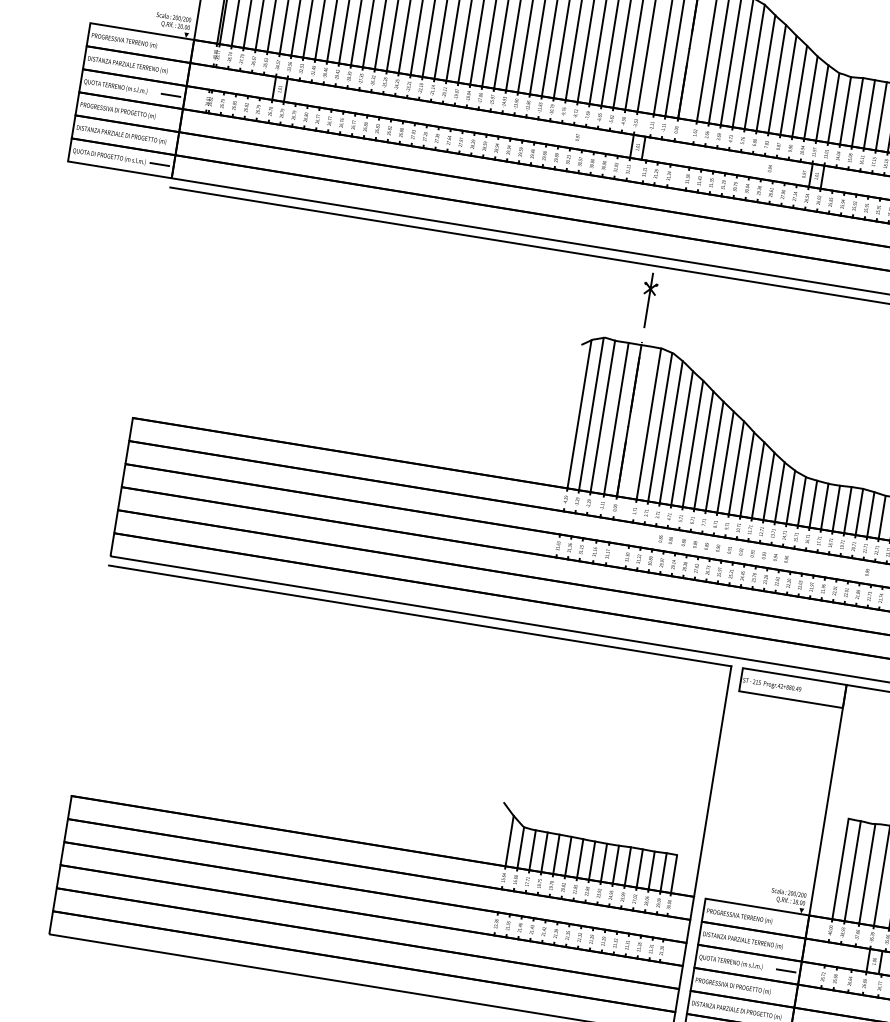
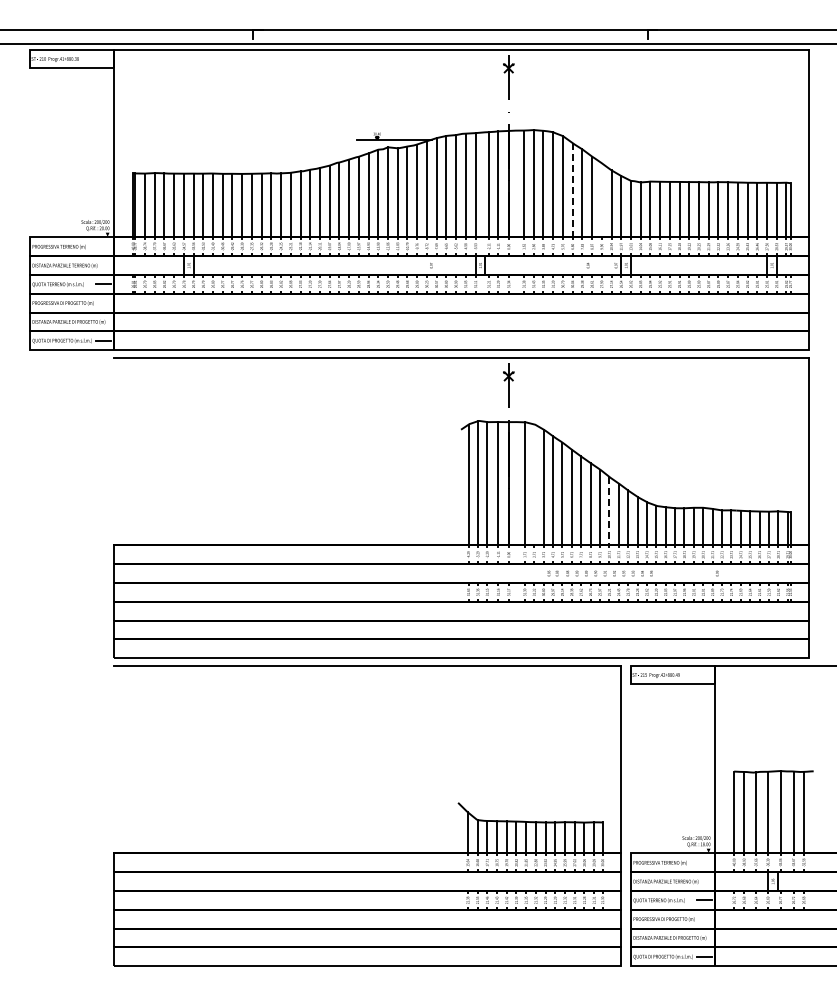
line: (765, 73) -> (572, 190), solid -> dashed
line: (799, 91) -> (601, 200), removed
line: (660, 426) -> (534, 484), removed
line: (747, 474) -> (609, 511), solid -> dashed

